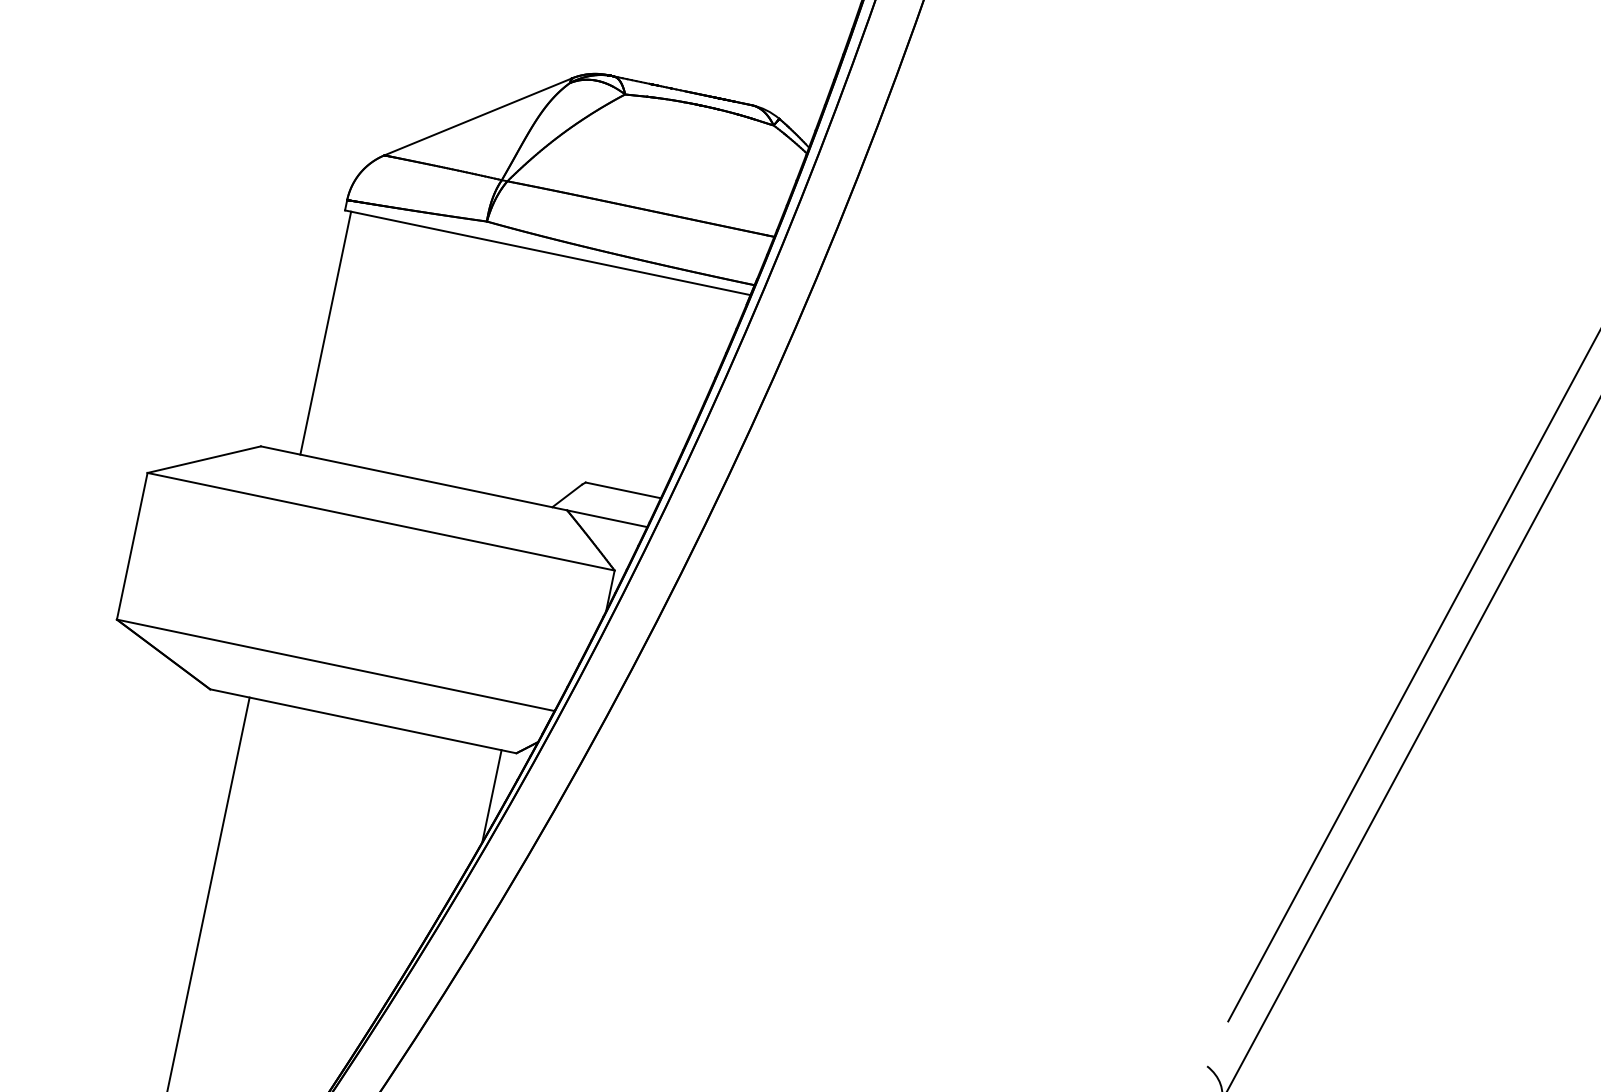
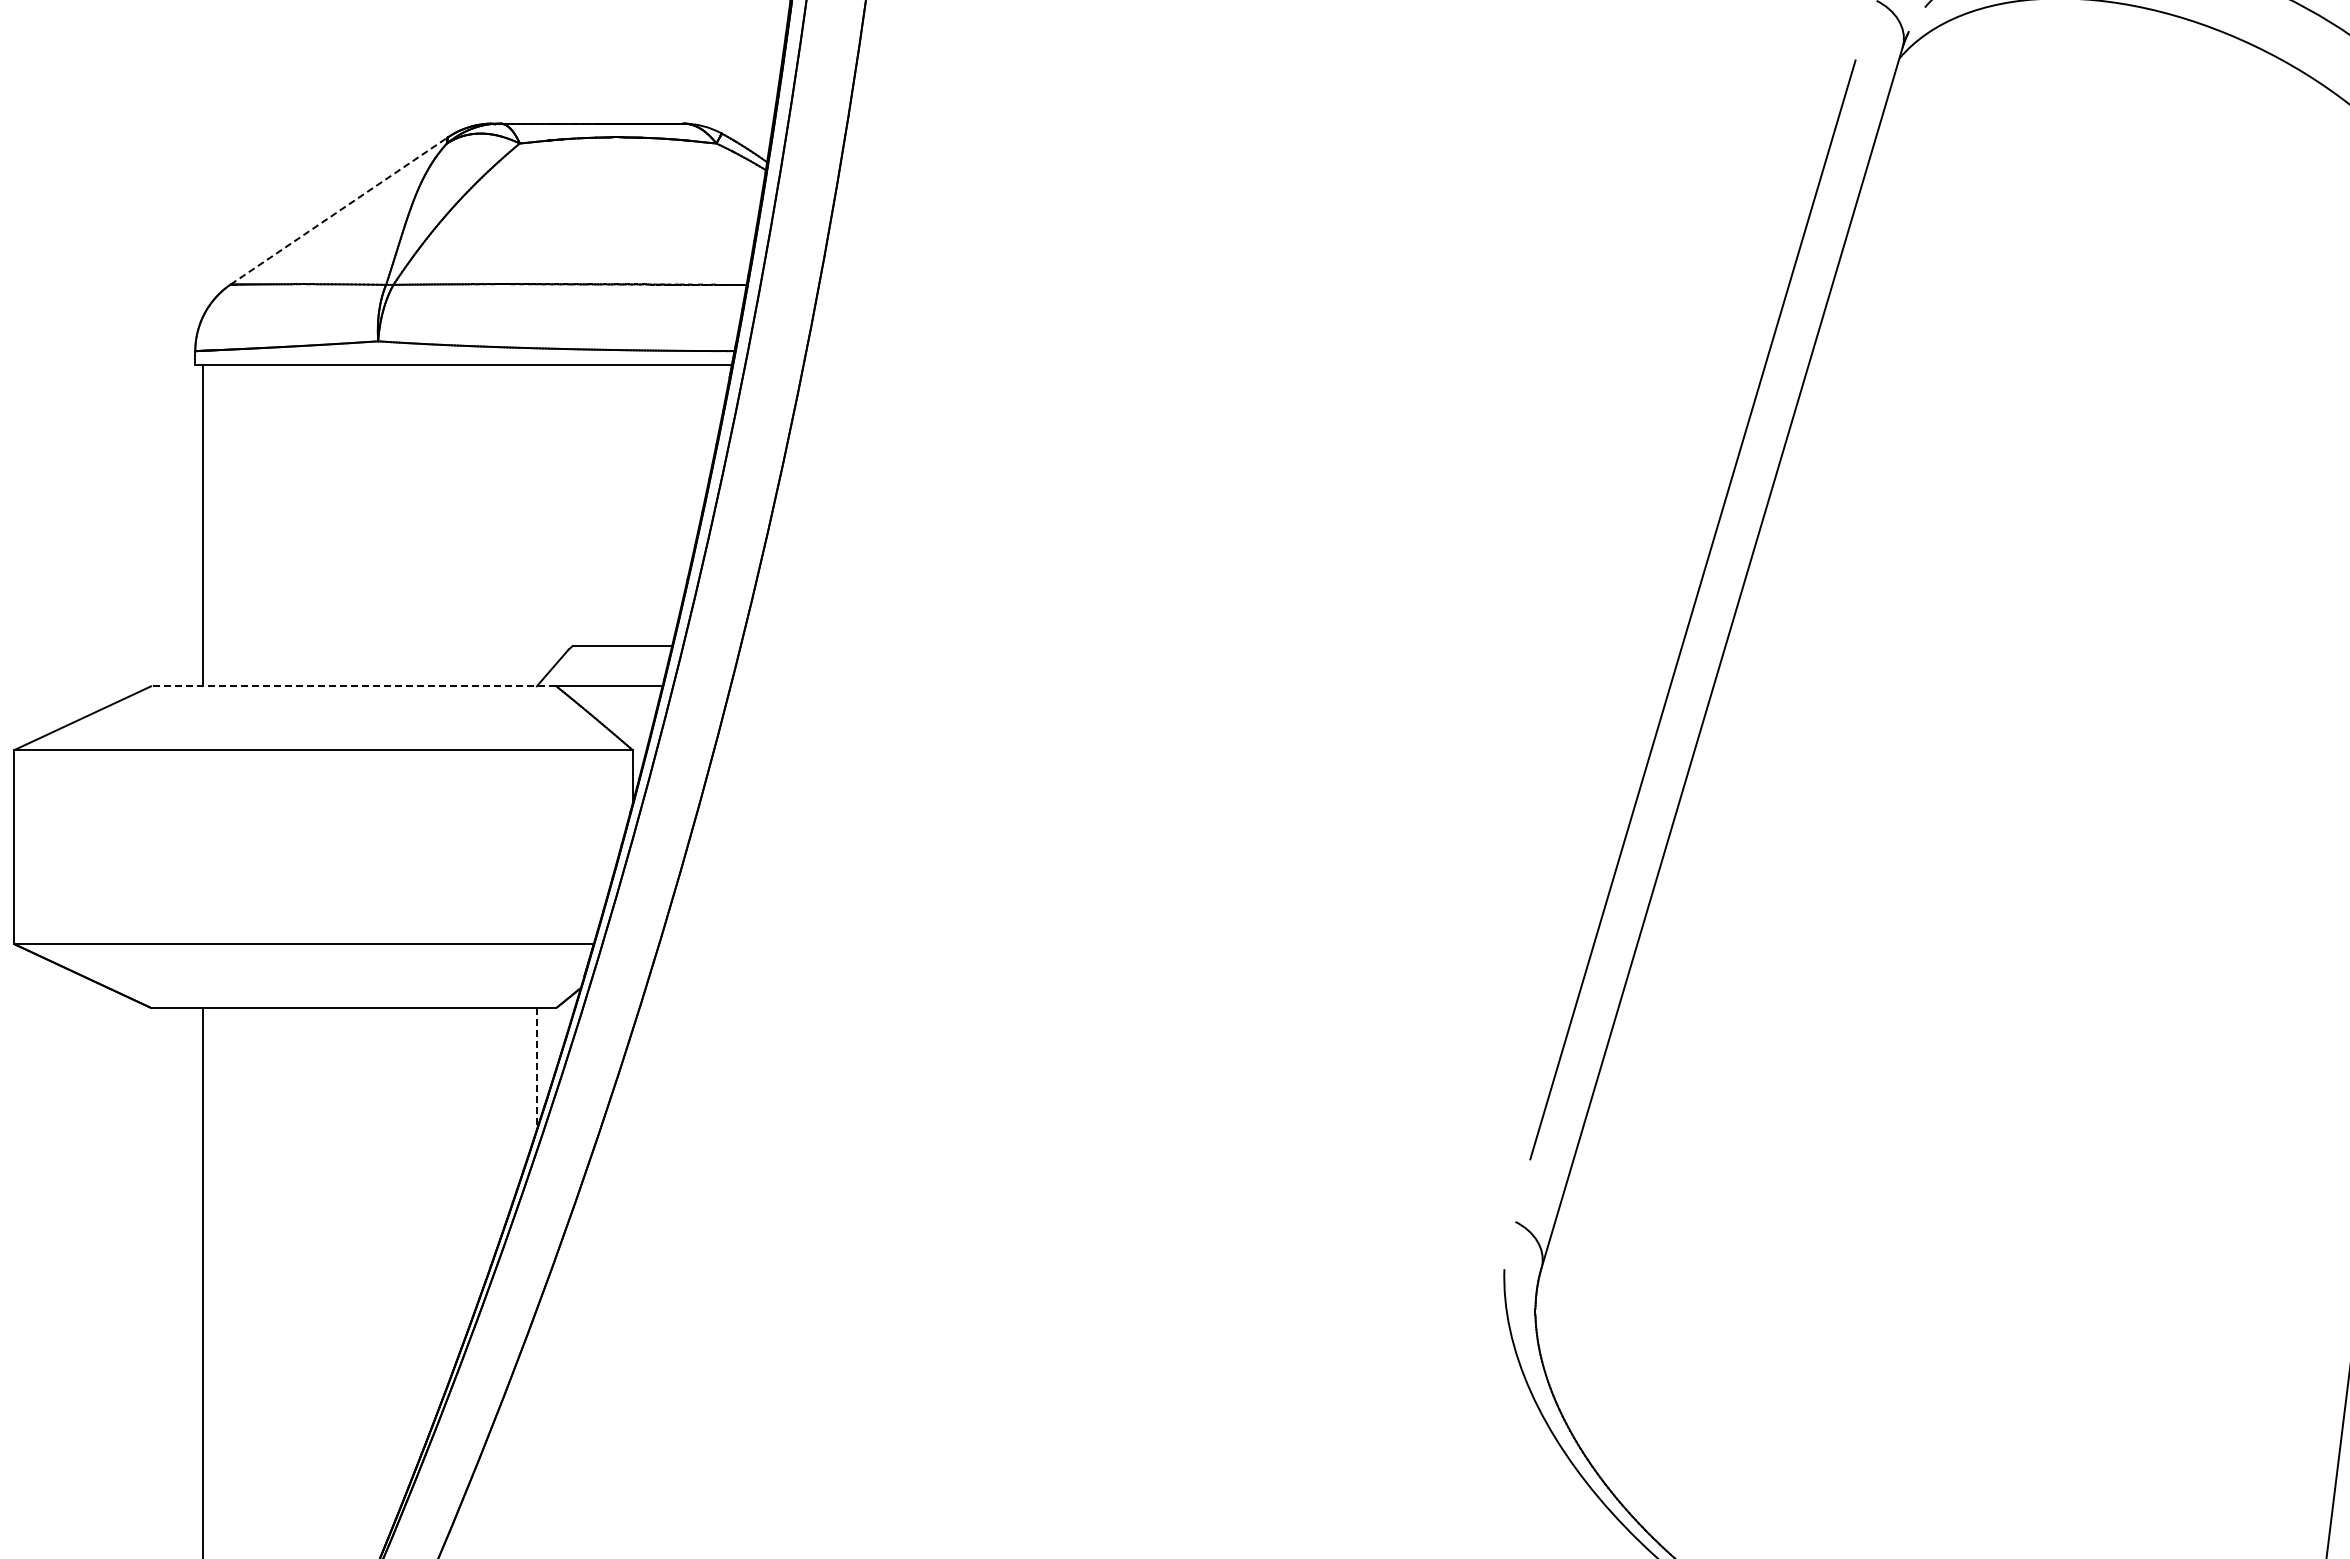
line: (478, 116) -> (339, 210), solid -> dashed
line: (413, 478) -> (353, 686), solid -> dashed
line: (491, 795) -> (536, 1068), solid -> dashed

